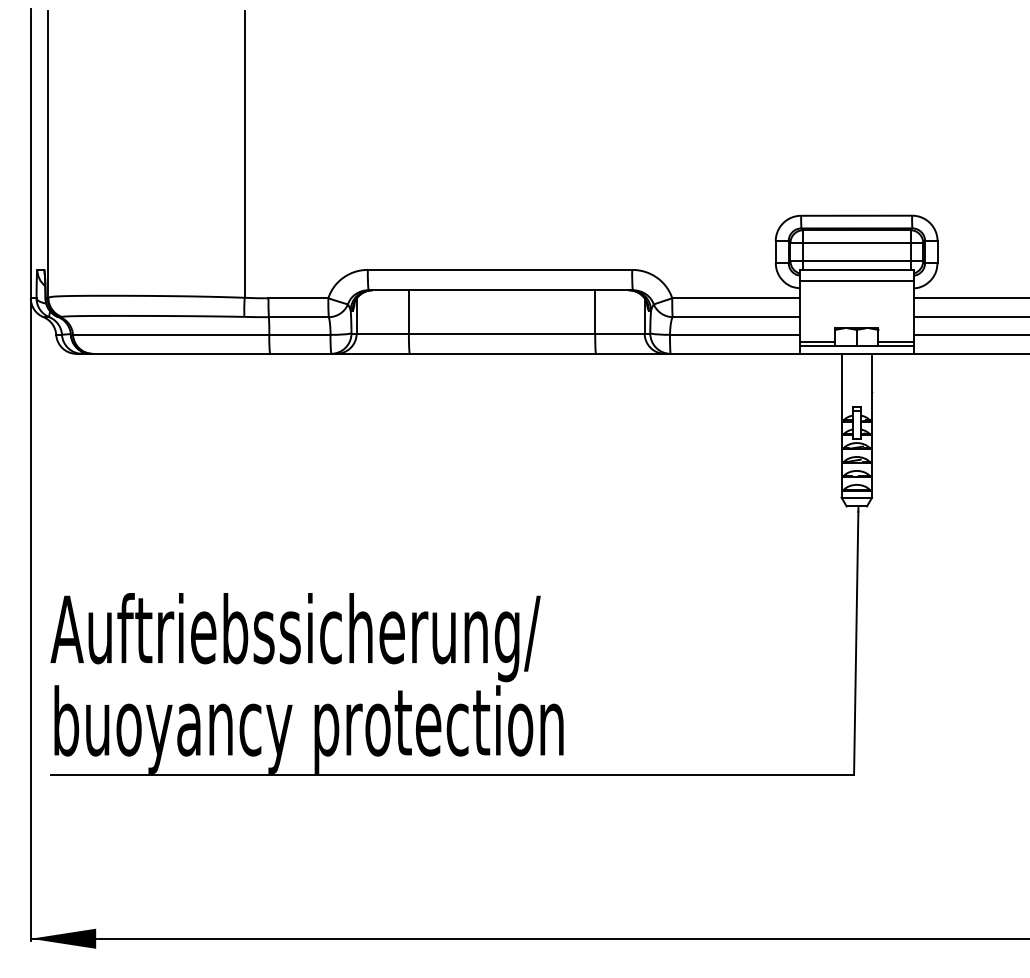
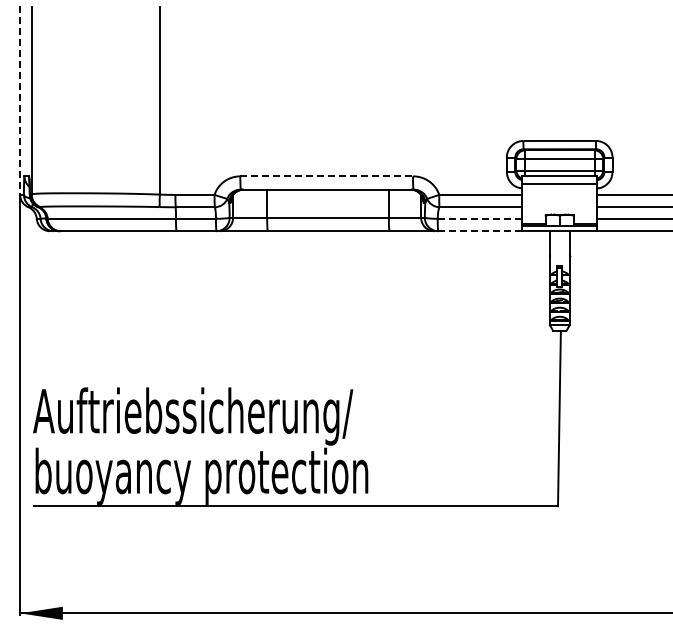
line: (31, 153) -> (20, 100), solid -> dashed
line: (501, 270) -> (327, 176), solid -> dashed
line: (735, 334) -> (480, 218), solid -> dashed
line: (733, 354) -> (479, 231), solid -> dashed

